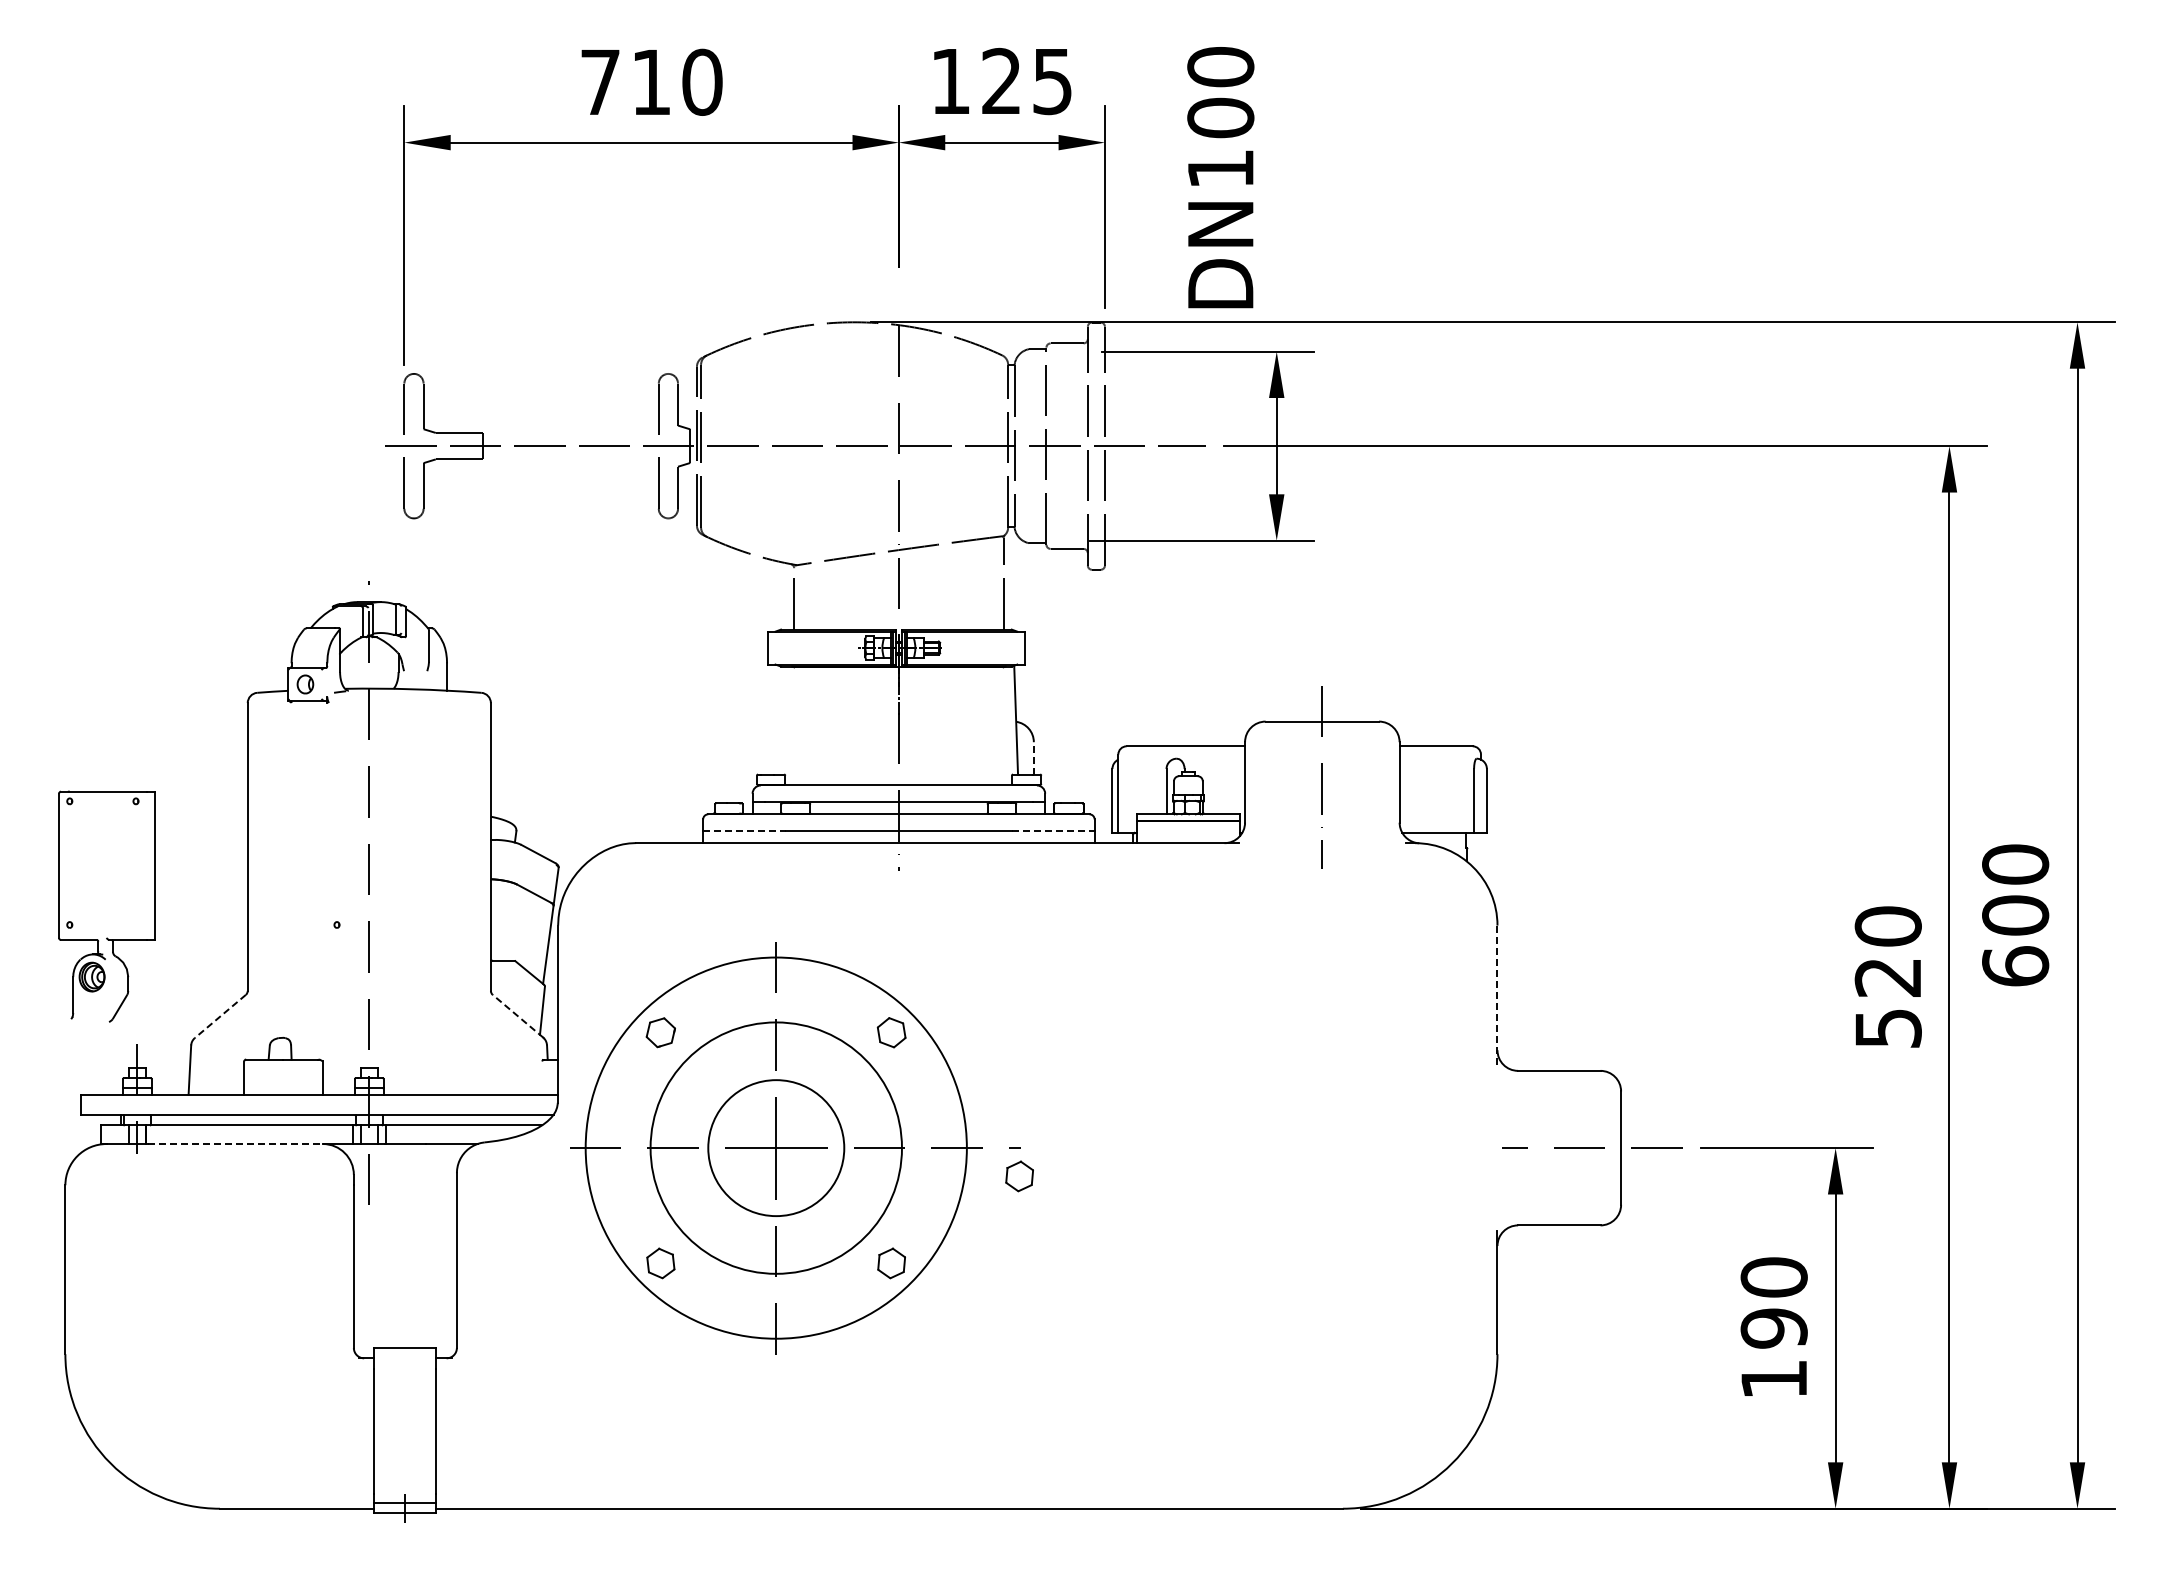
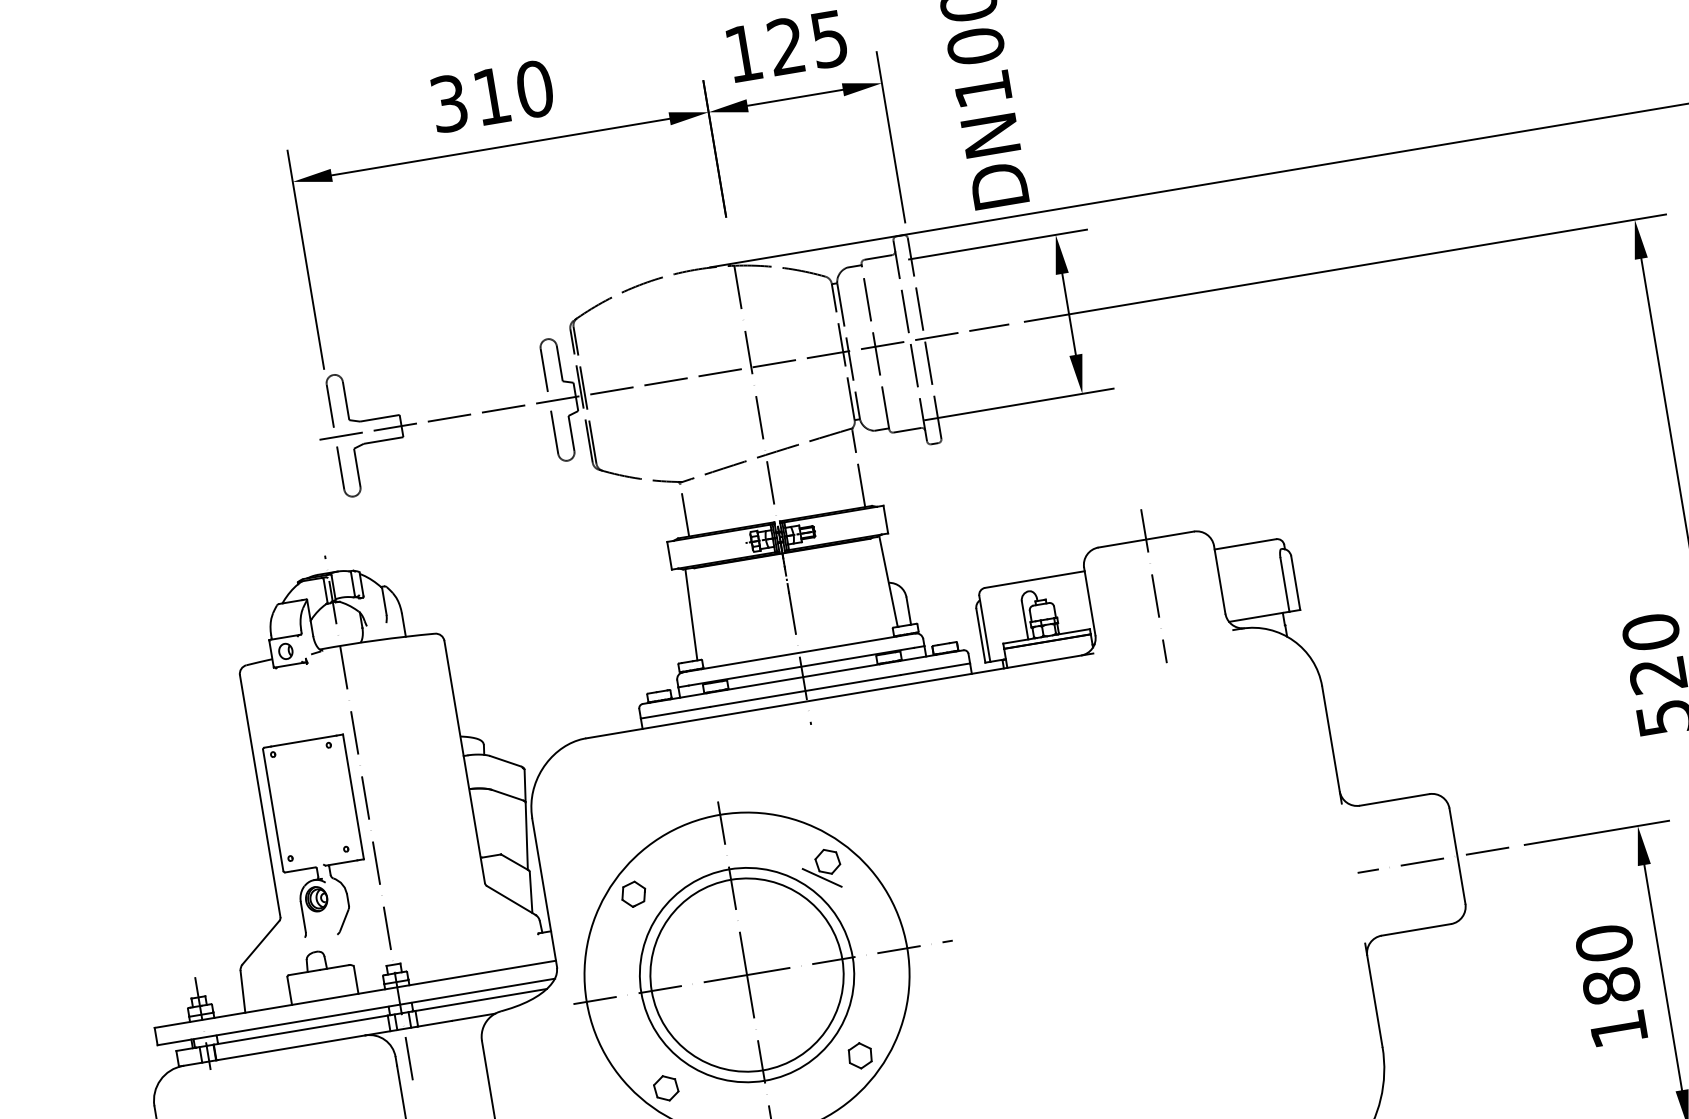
text: (600, 81) -> (449, 102), 710 -> 310
line: (781, 720) -> (691, 614), added
line: (1033, 757) -> (908, 610), dashed -> solid
line: (744, 830) -> (675, 712), dashed -> solid
line: (1053, 830) -> (935, 668), dashed -> solid
part: (106, 937) -> (323, 863), moved
line: (1497, 995) -> (1332, 745), dashed -> solid
line: (219, 1016) -> (260, 942), dashed -> solid
line: (517, 1016) -> (510, 900), dashed -> solid
line: (881, 1050) -> (821, 878), added
line: (235, 1144) -> (291, 1048), dashed -> solid
circle: (775, 1147) -> (746, 974), size x1.67
part: (1019, 1176) -> (955, 964), removed
text: (1773, 1328) -> (1610, 986), 190 -> 180

